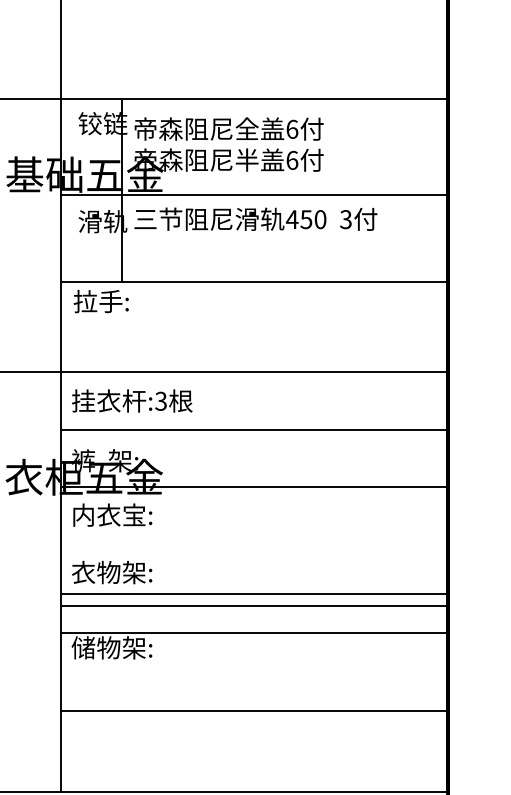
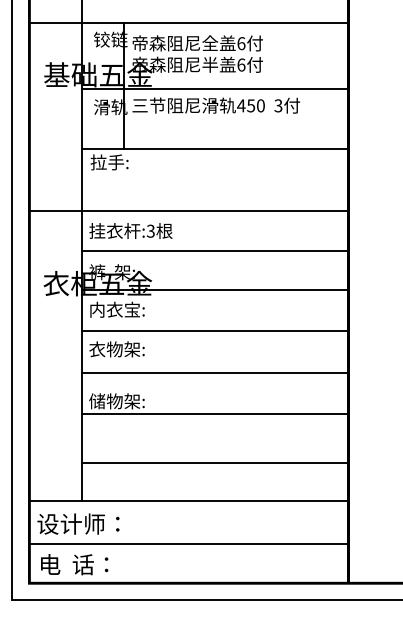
line: (253, 592) -> (214, 330), moved
line: (253, 632) -> (214, 413), moved
line: (253, 710) -> (214, 462), moved

